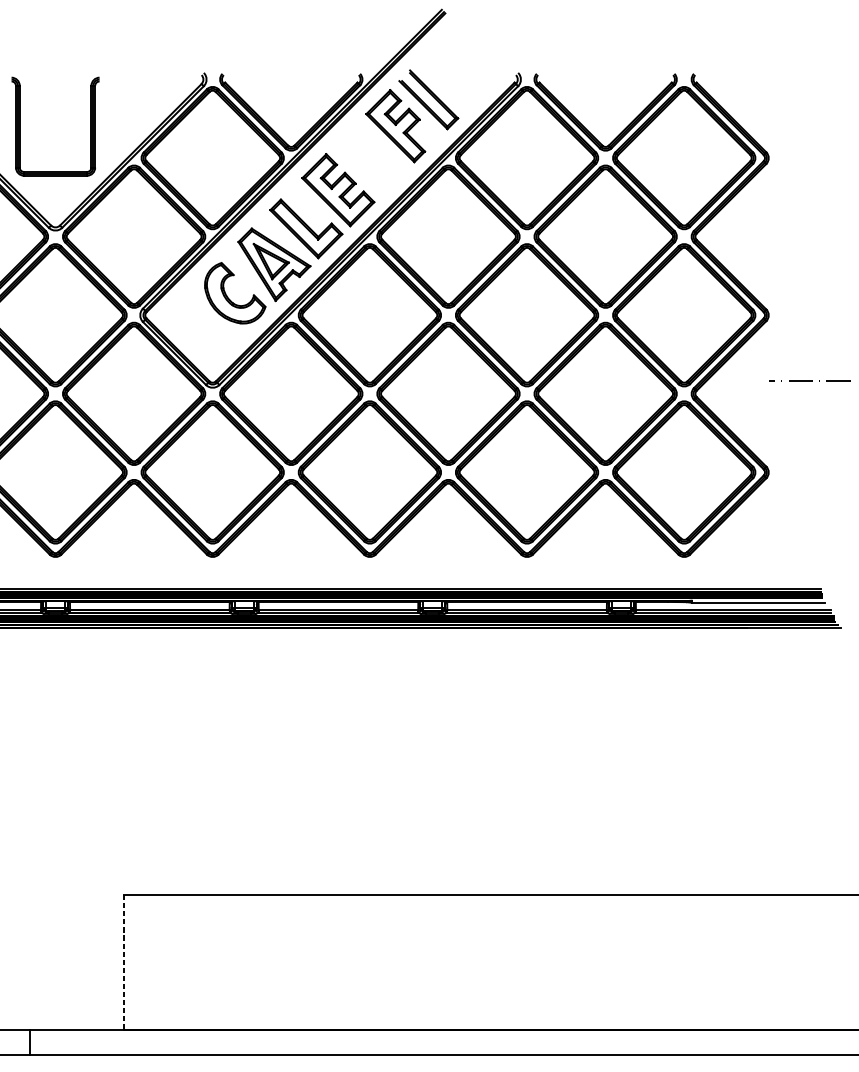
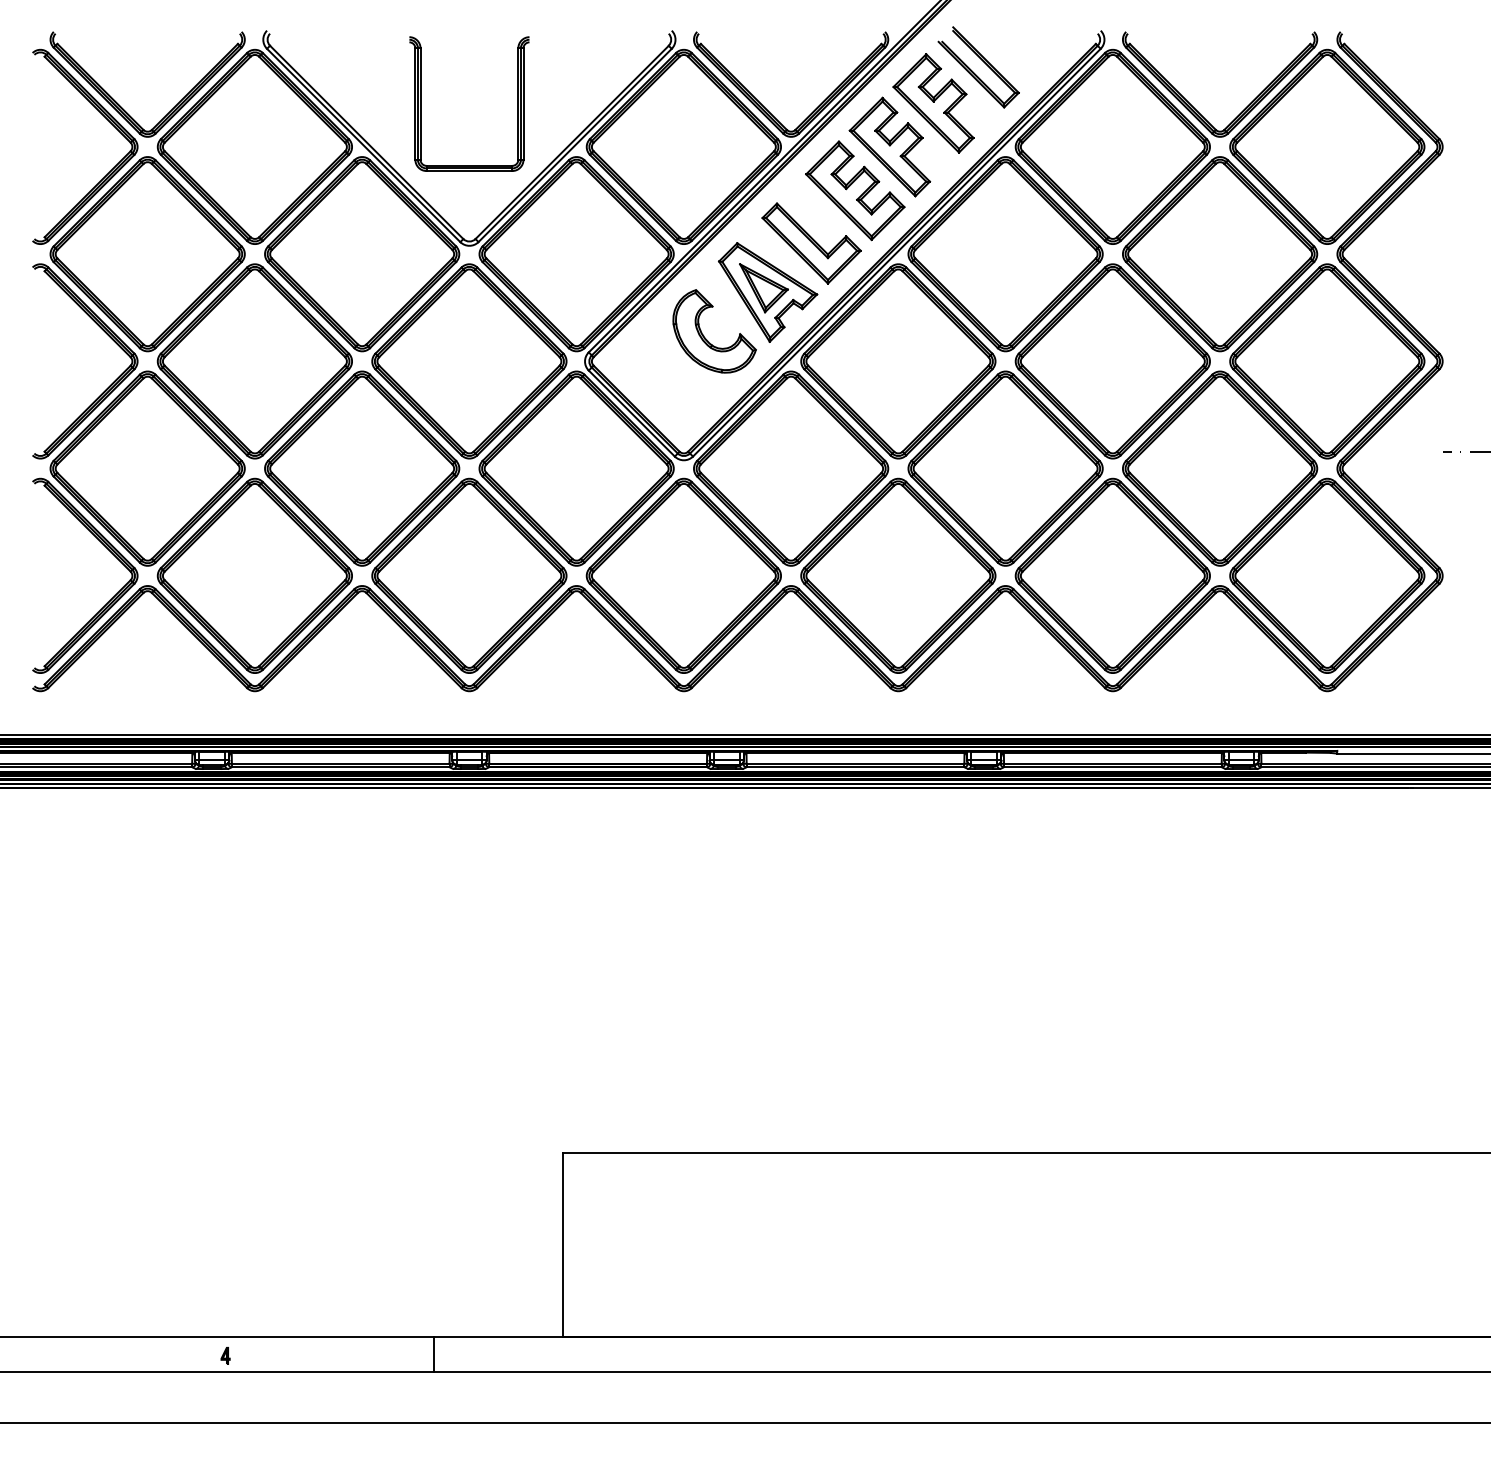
part: (363, 157) -> (889, 146), added
line: (124, 963) -> (563, 1245), dashed -> solid

